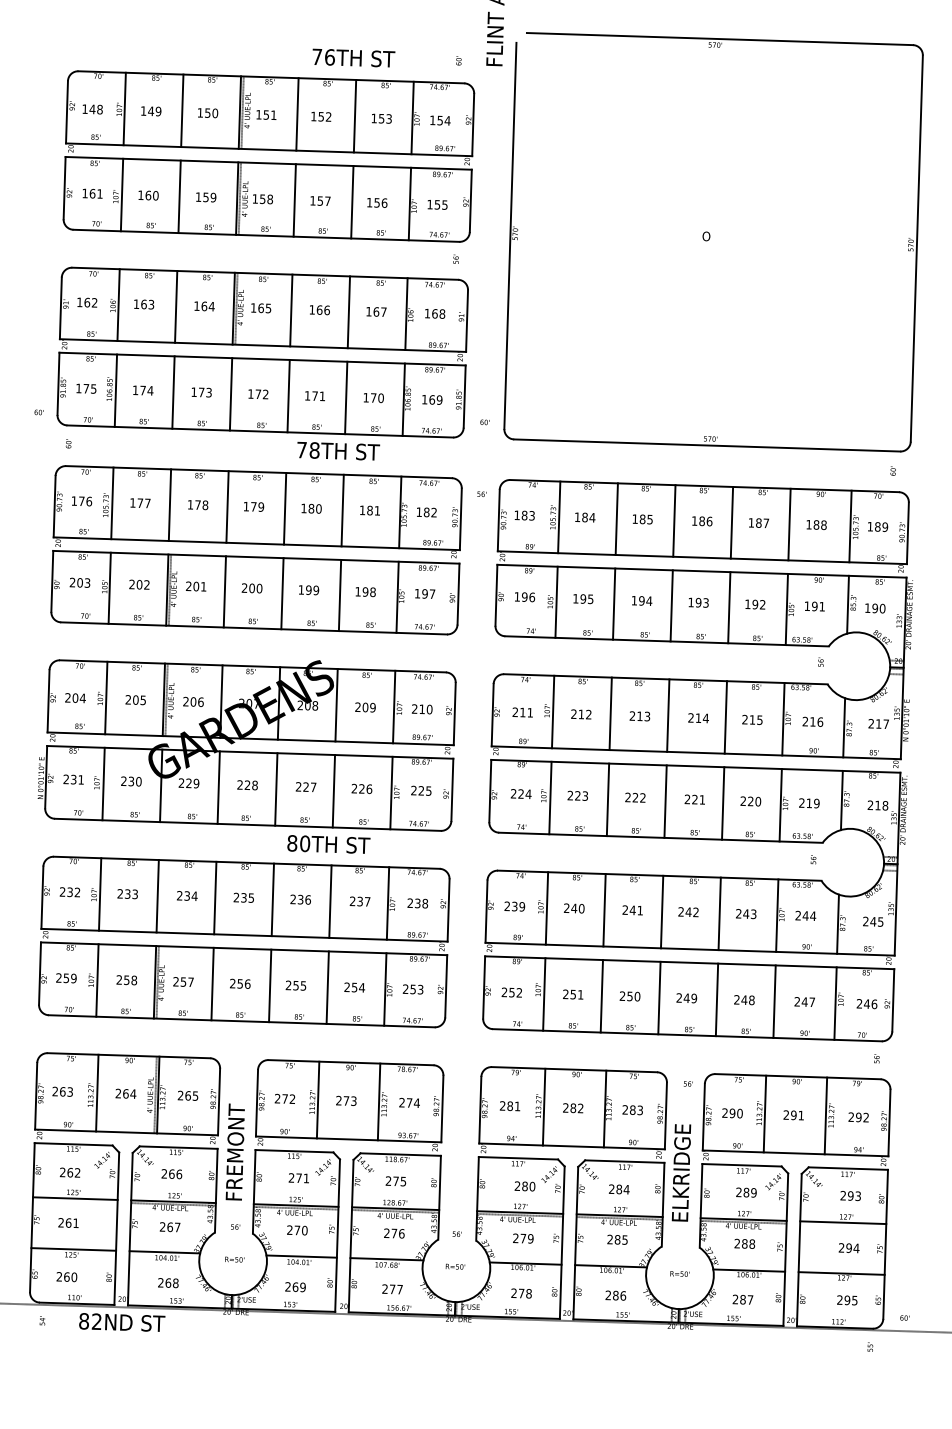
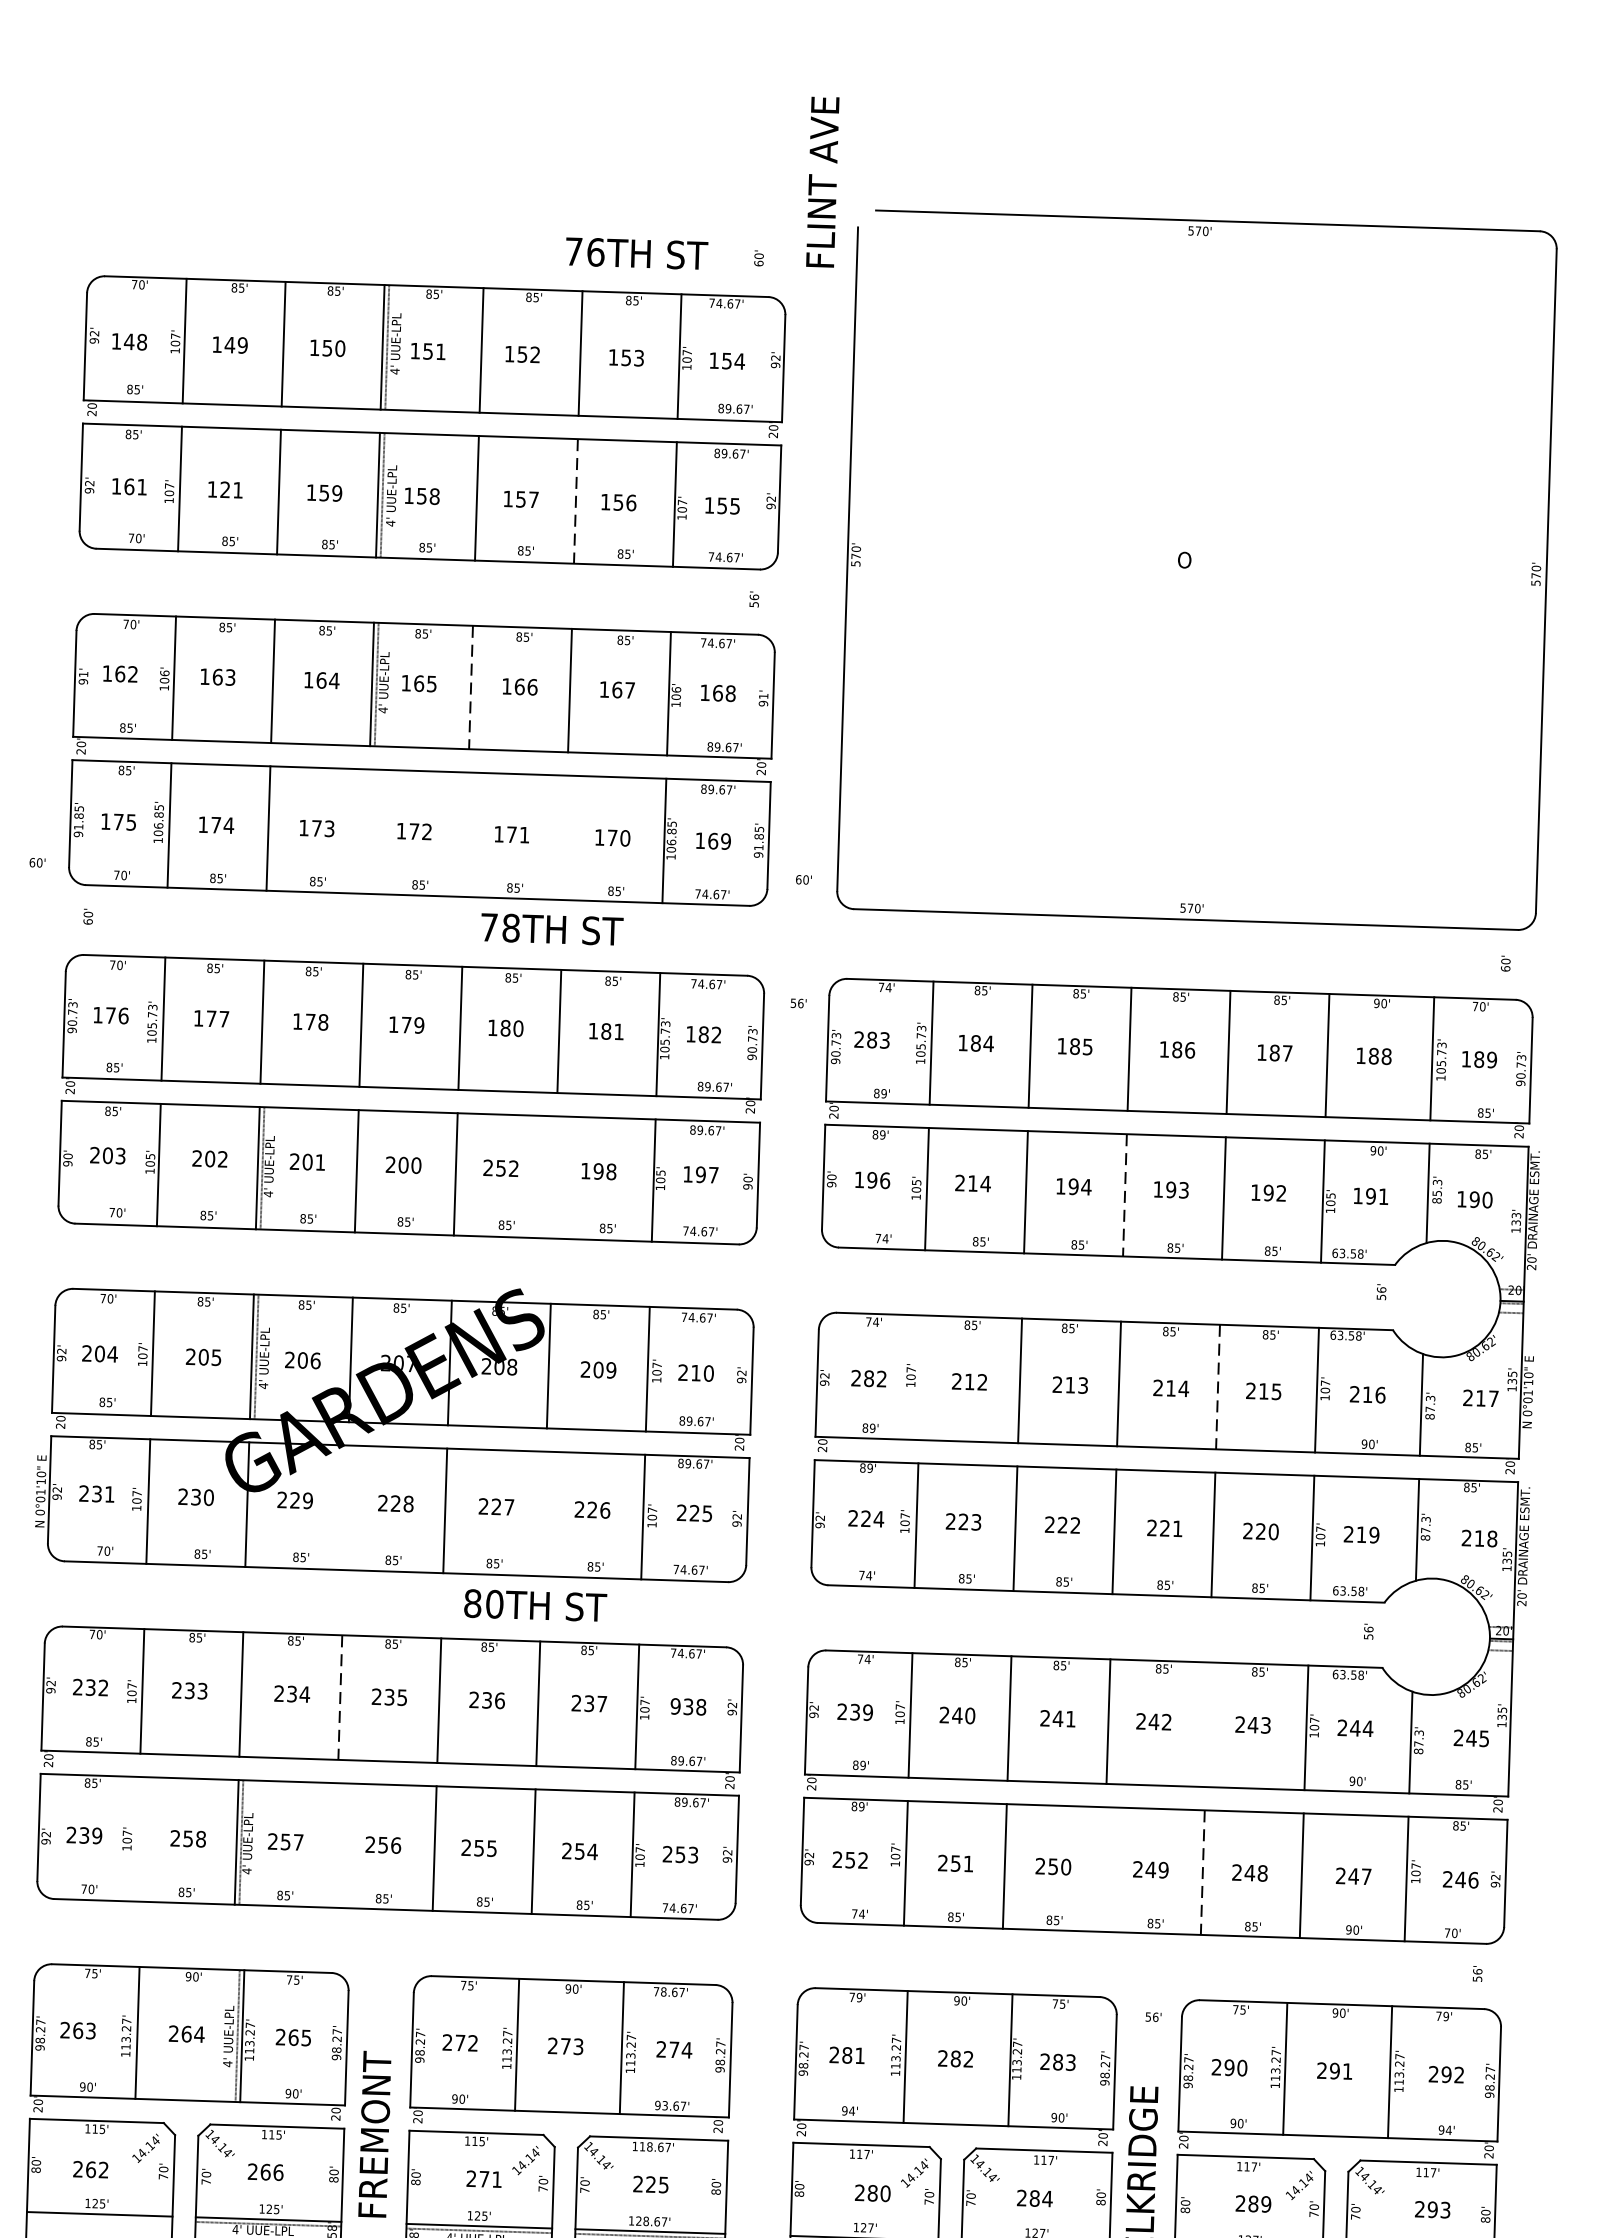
text: (353, 57) -> (636, 252), moved
text: (151, 195) -> (230, 489), 160 -> 121
line: (352, 202) -> (576, 501), solid -> dashed
line: (291, 310) -> (471, 687), solid -> dashed
line: (230, 394) -> (366, 831), removed
line: (288, 395) -> (466, 833), removed
line: (346, 397) -> (565, 837), removed
text: (516, 514) -> (858, 1038), 183 -> 283
text: (308, 590) -> (500, 1168), 199 -> 252
line: (339, 595) -> (553, 1177), removed
text: (583, 599) -> (973, 1184), 195 -> 214
line: (671, 605) -> (1124, 1194), solid -> dashed
line: (552, 711) -> (920, 1376), removed
text: (526, 712) -> (875, 1378), 211 -> 282
line: (725, 717) -> (1217, 1387), solid -> dashed
line: (218, 787) -> (345, 1507), removed
line: (333, 791) -> (543, 1514), removed
line: (215, 898) -> (340, 1698), solid -> dashed
text: (410, 903) -> (675, 1706), 238 -> 938
line: (719, 913) -> (1207, 1724), removed
text: (66, 977) -> (84, 1834), 259 -> 239
line: (97, 980) -> (137, 1839), removed
line: (212, 983) -> (335, 1844), removed
line: (659, 997) -> (1103, 1868), removed
line: (716, 1000) -> (1201, 1873), solid -> dashed
text: (395, 1181) -> (650, 2184), 275 -> 225

